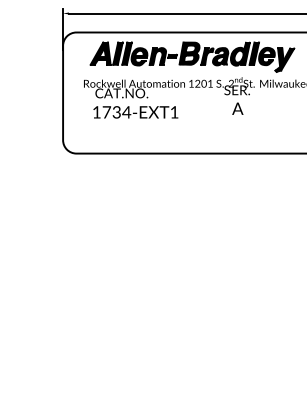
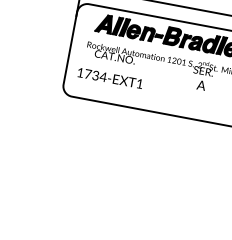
text: (135, 112) -> (110, 78), moved

